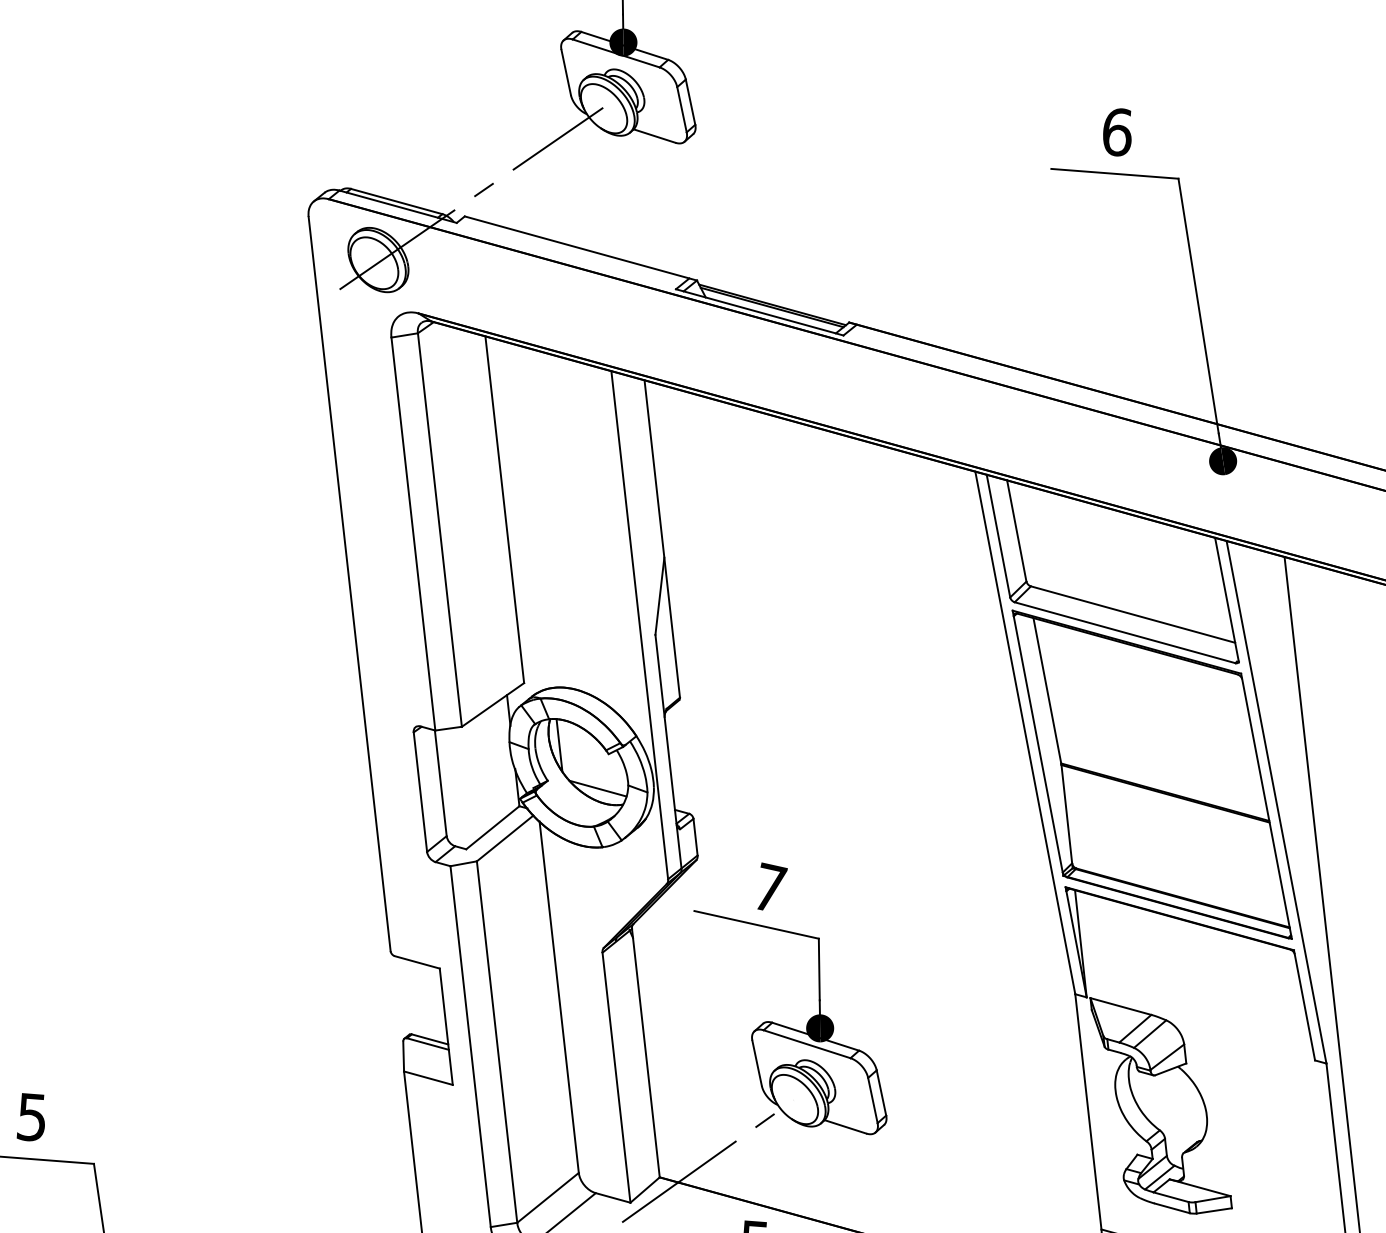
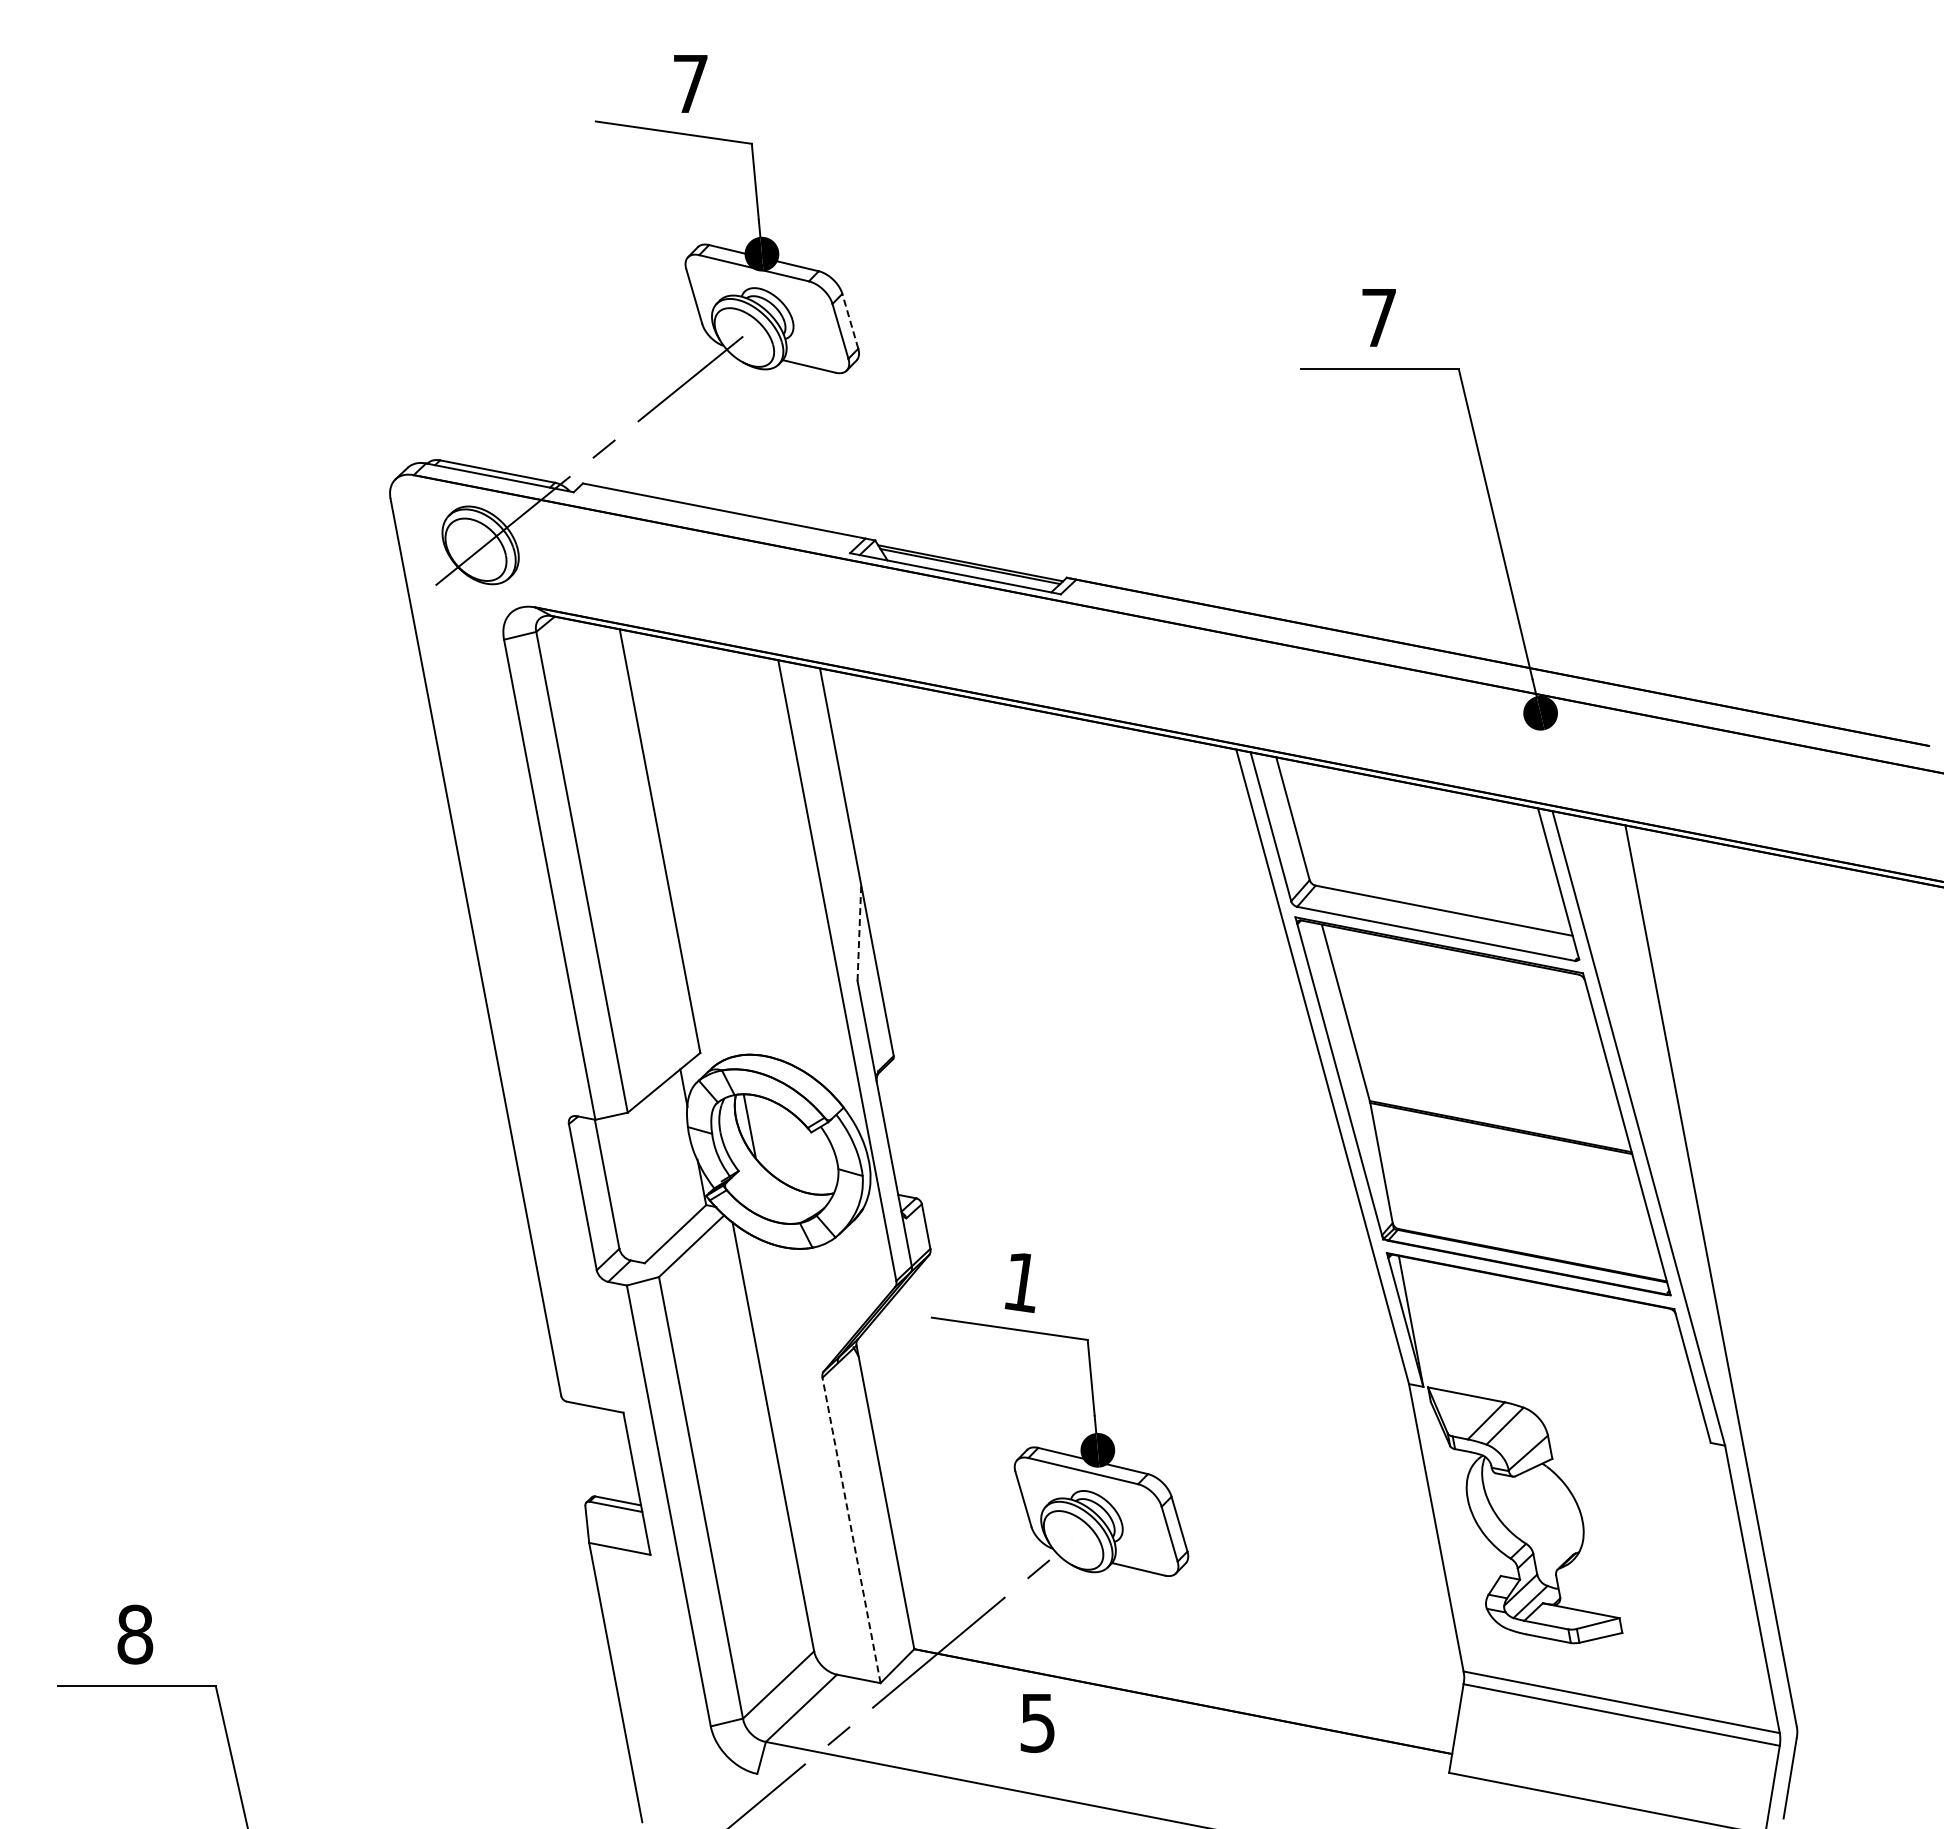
line: (690, 102) -> (850, 321), solid -> dashed
text: (1117, 131) -> (1379, 317), 6 -> 7
line: (660, 595) -> (859, 932), solid -> dashed
line: (598, 788) -> (801, 1175), removed
text: (770, 888) -> (1023, 1282), 7 -> 1
line: (616, 1076) -> (851, 1529), solid -> dashed
text: (32, 1117) -> (135, 1634), 5 -> 8

